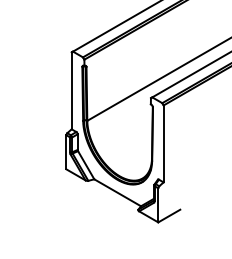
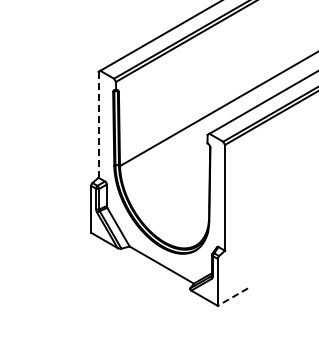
line: (71, 90) -> (98, 124), solid -> dashed
line: (169, 216) -> (232, 297), solid -> dashed

